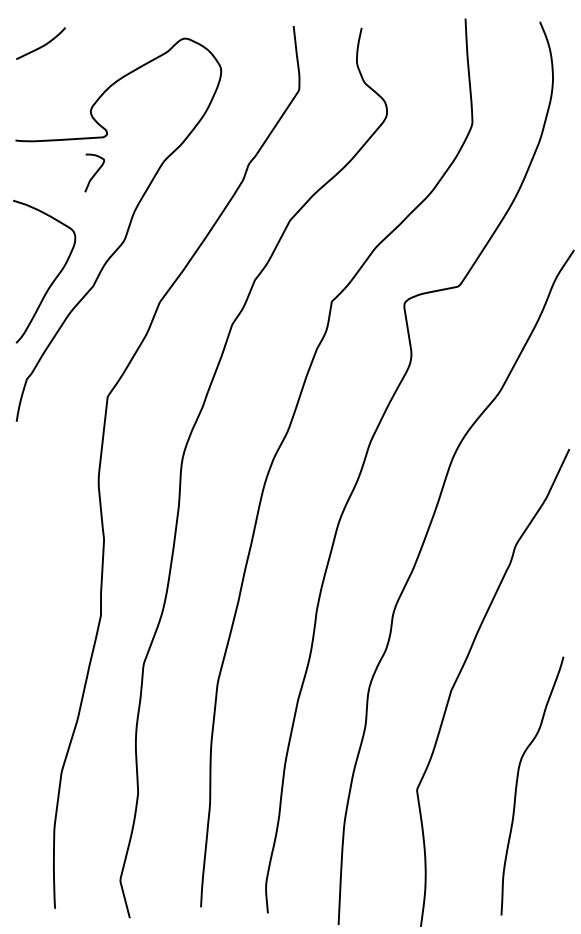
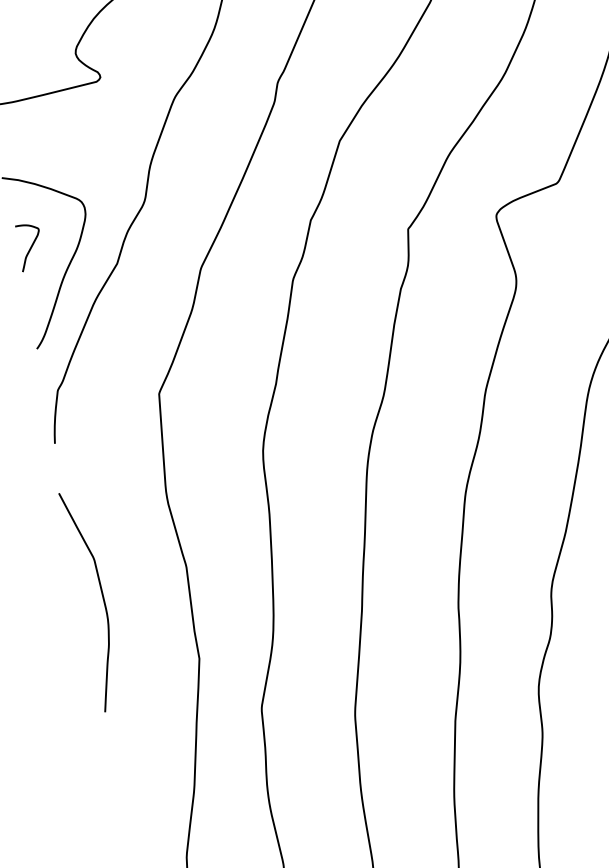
curve: (95, 172) -> (30, 246), moved
curve: (31, 551) -> (101, 596), added

